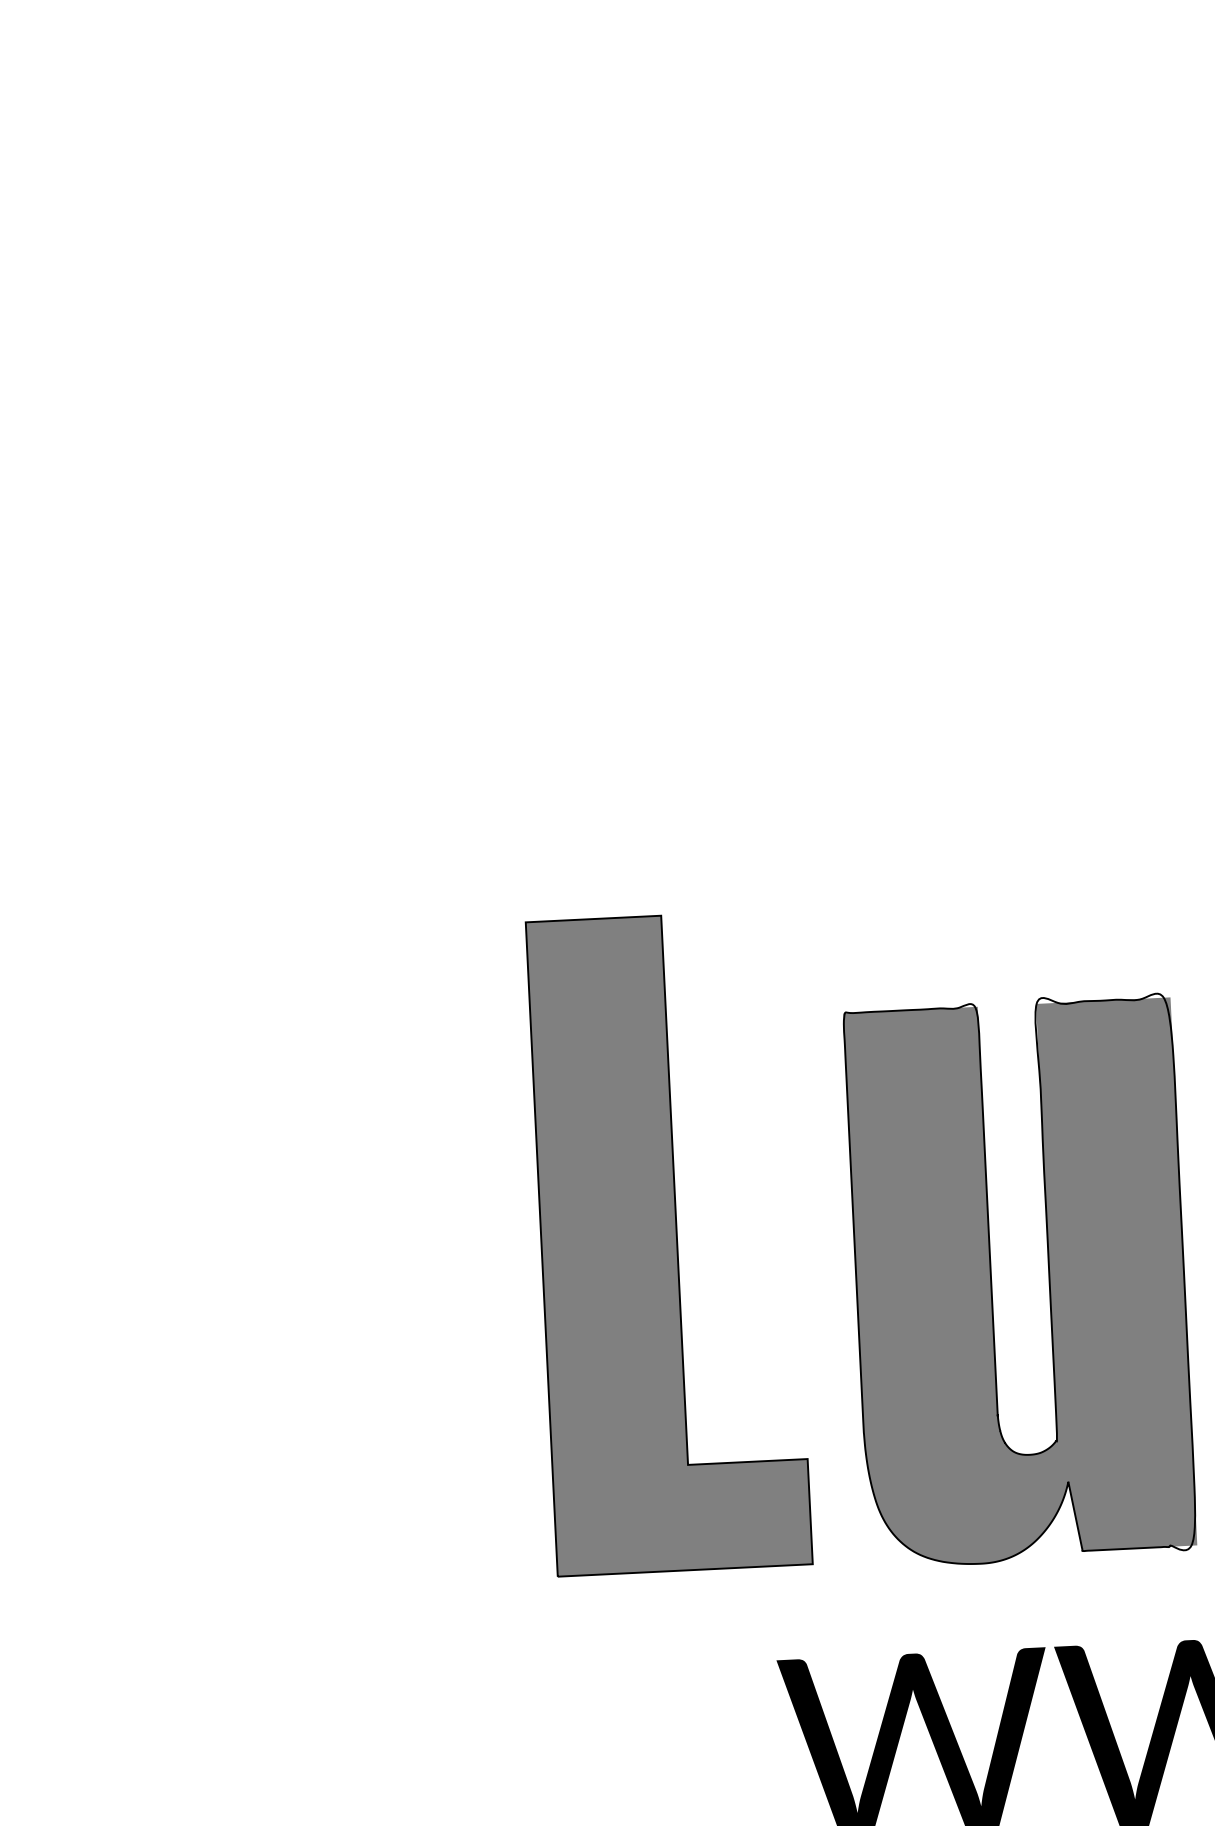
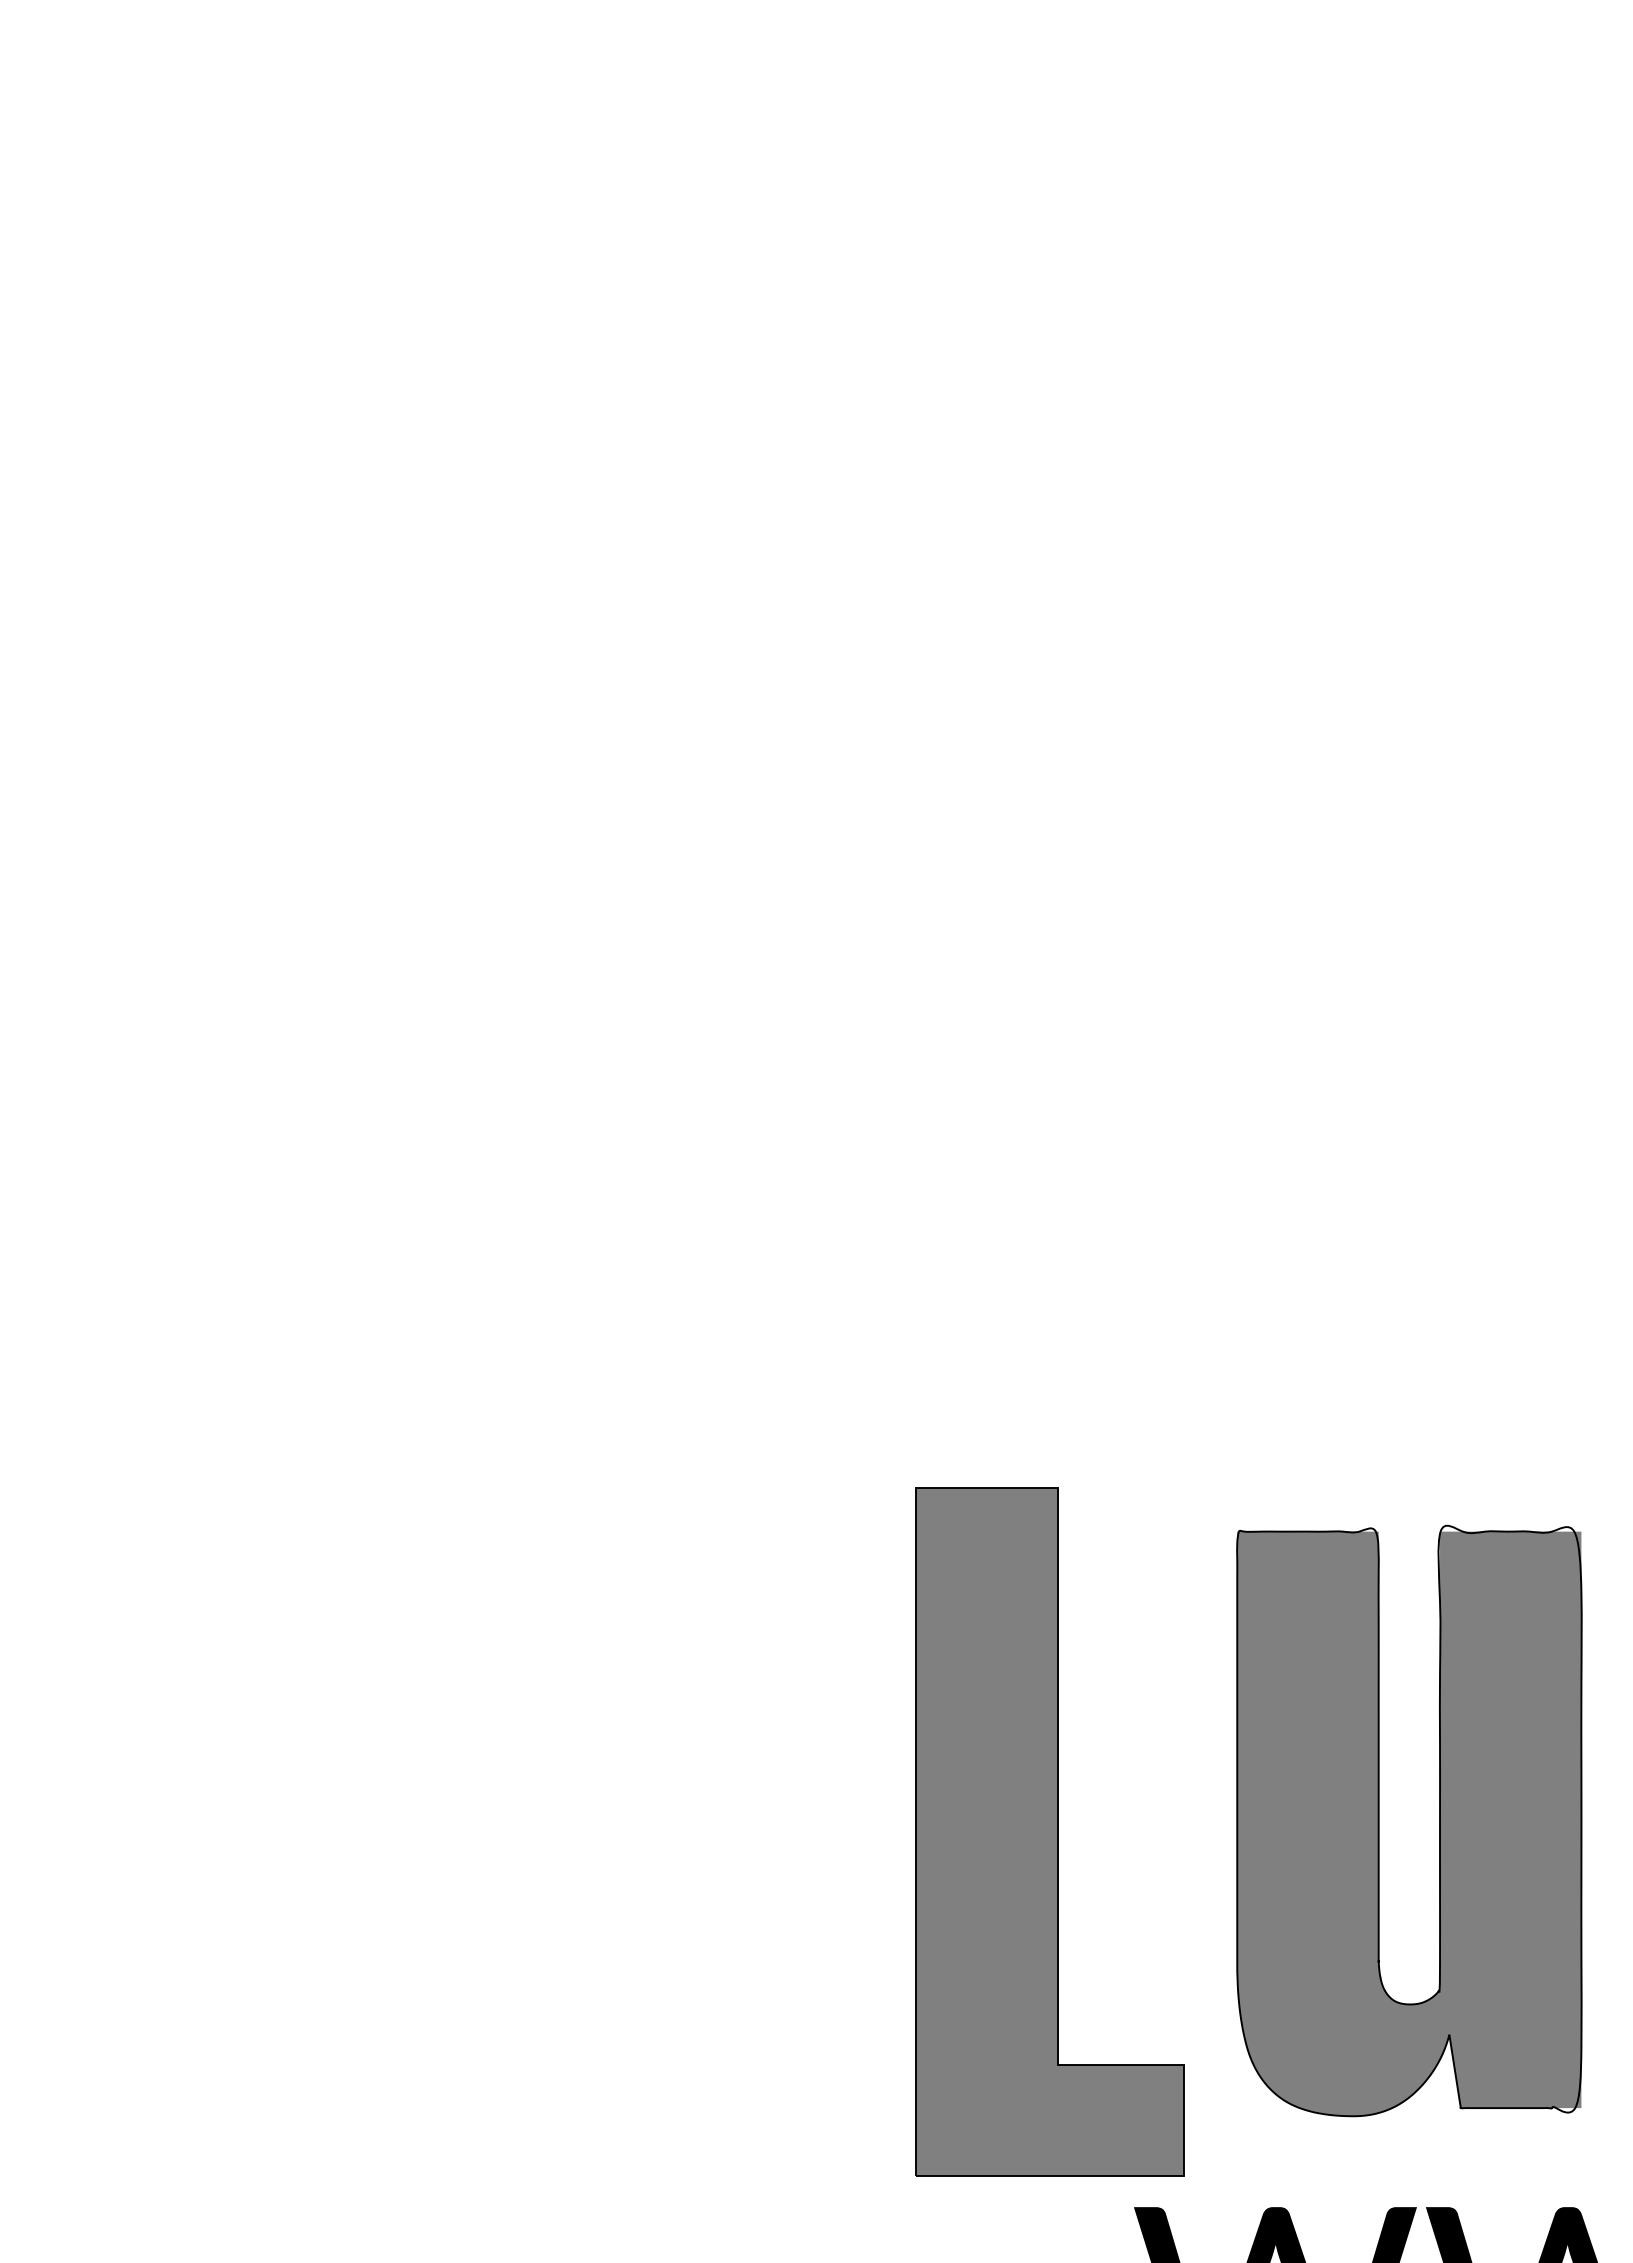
part: (668, 1242) -> (1049, 1831), moved

